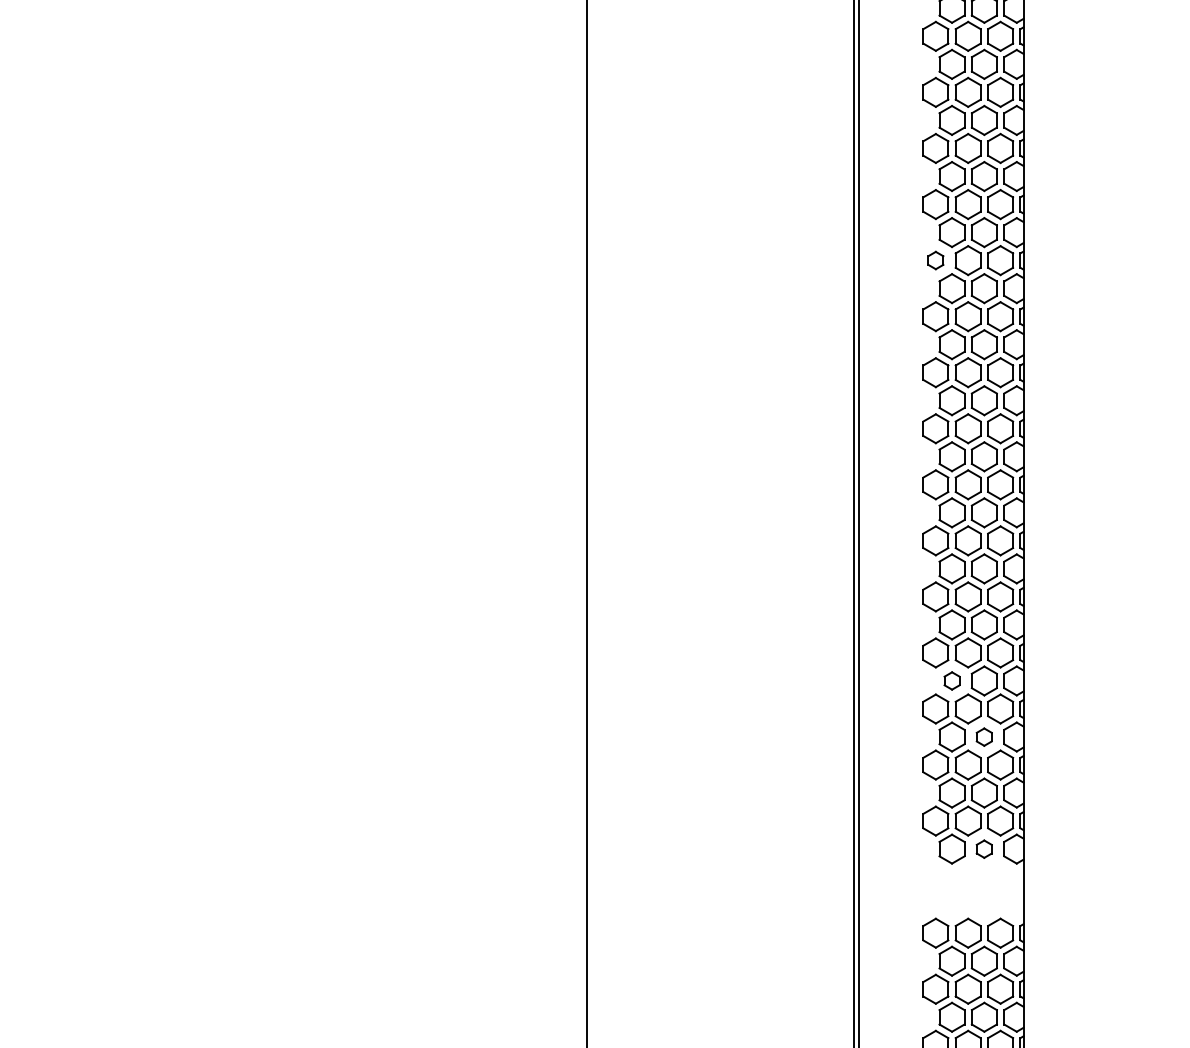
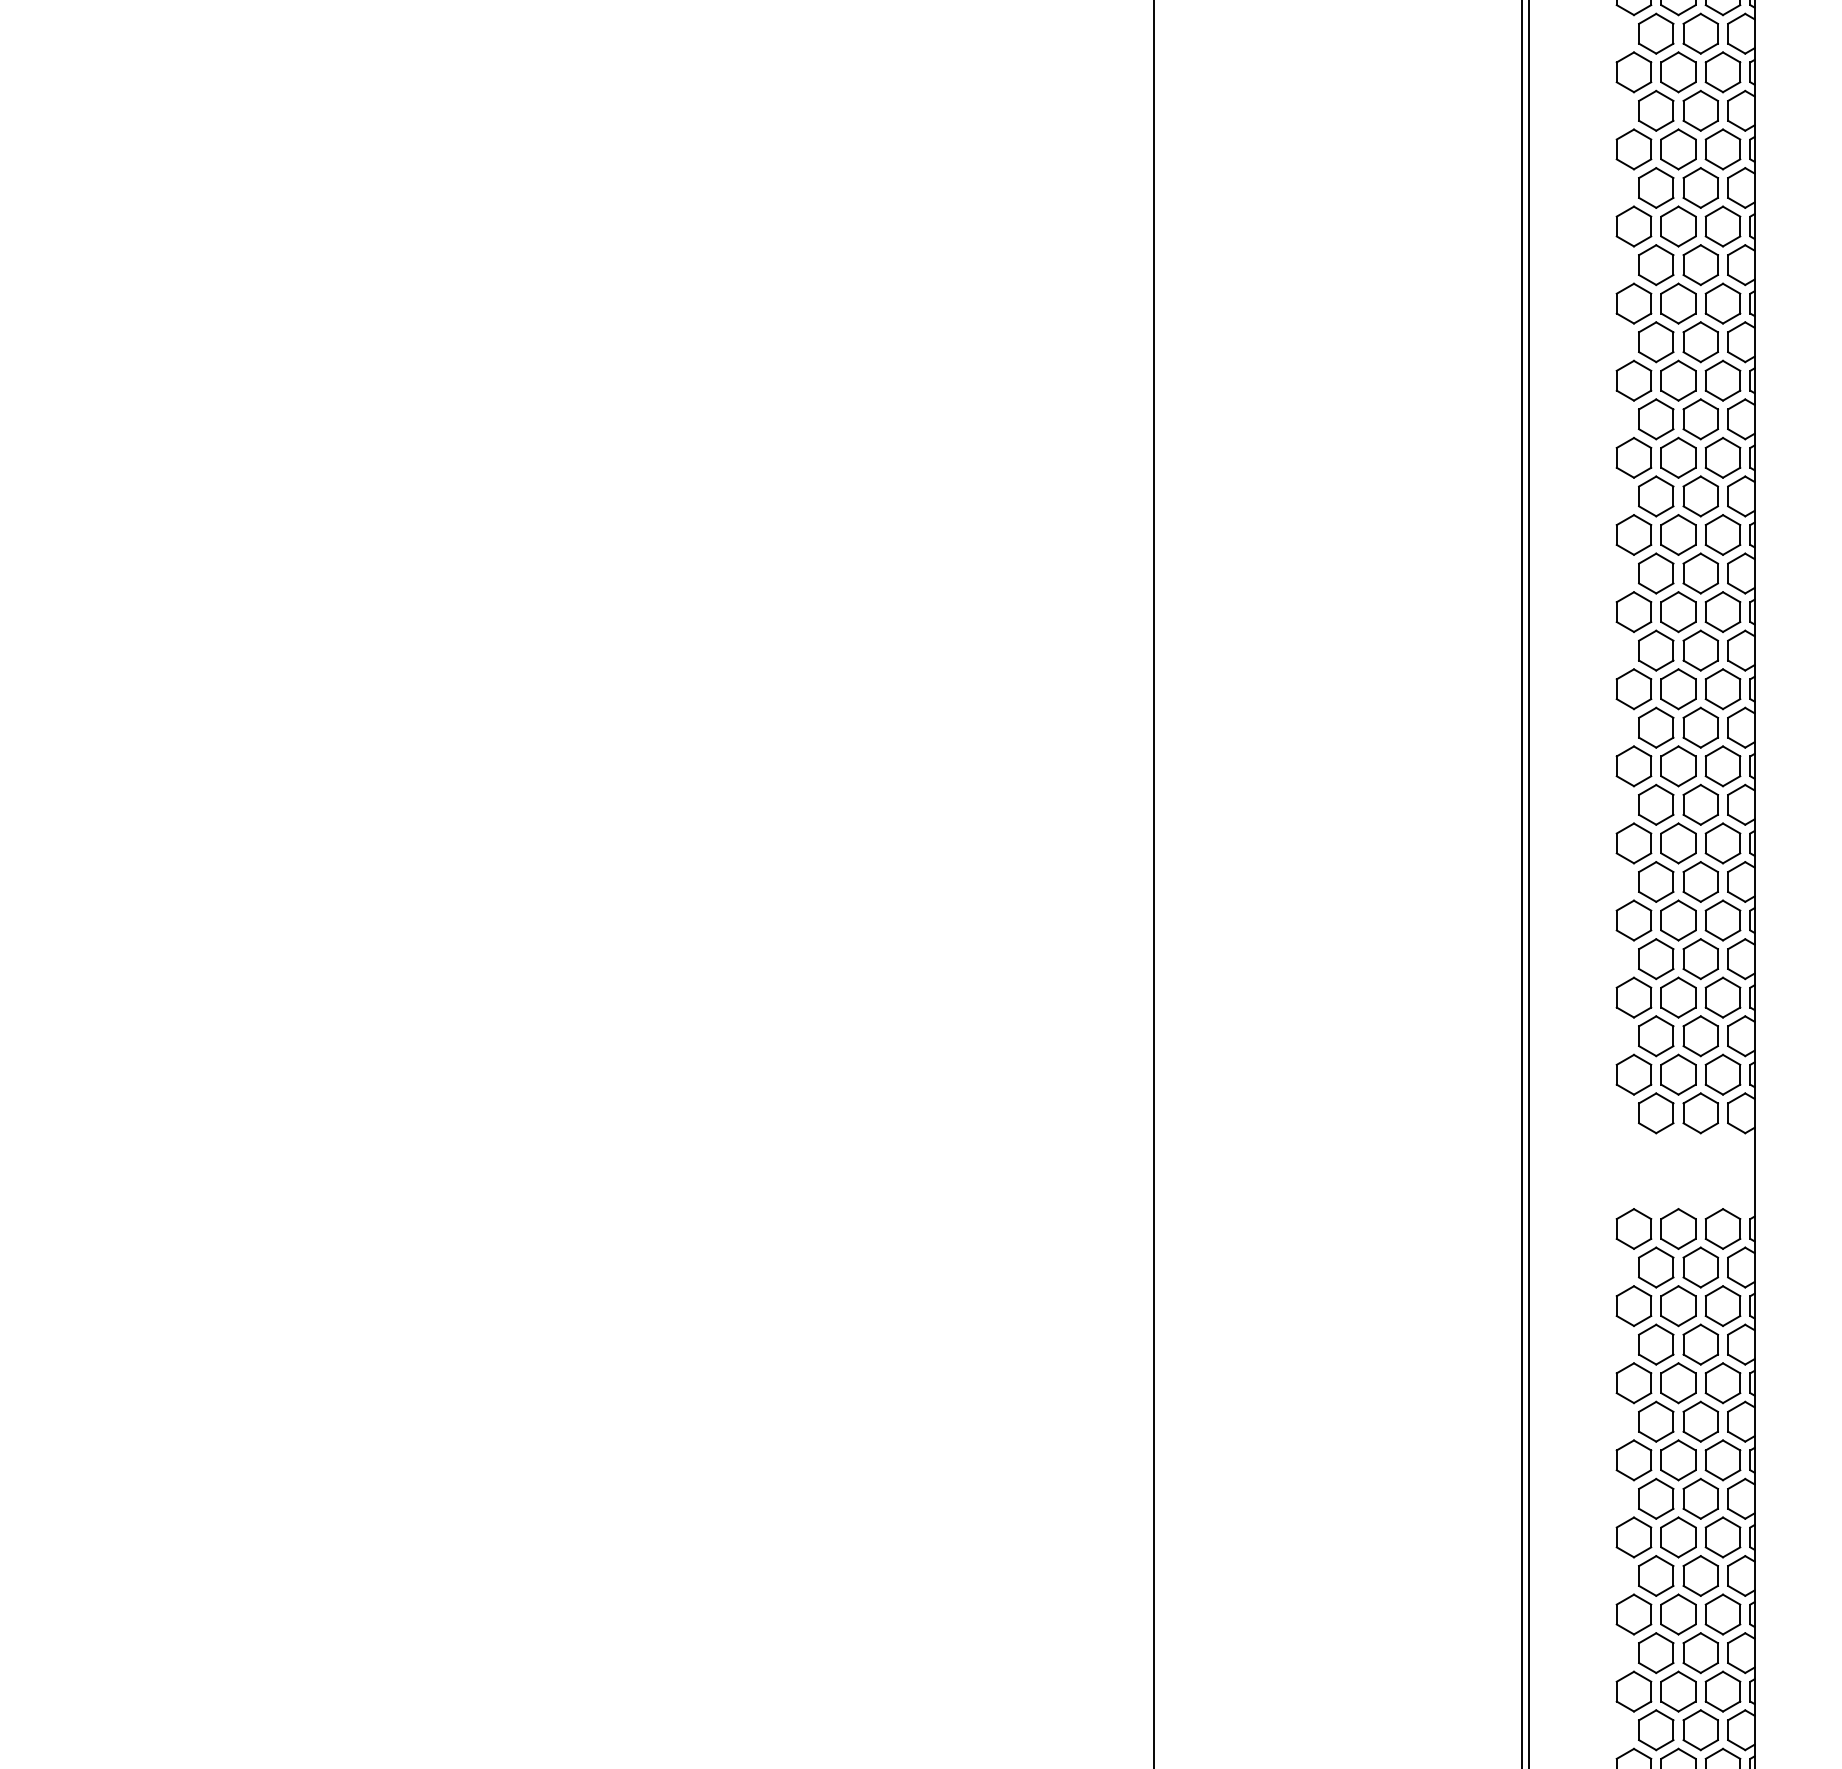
part: (935, 260) -> (1633, 303), size x1.67
part: (952, 680) -> (1656, 881), size x1.67
part: (984, 737) -> (1700, 959), size x1.67
part: (984, 849) -> (1700, 1113), size x1.67

